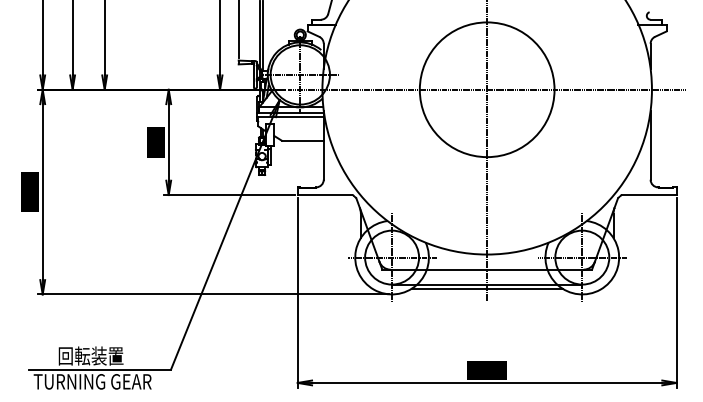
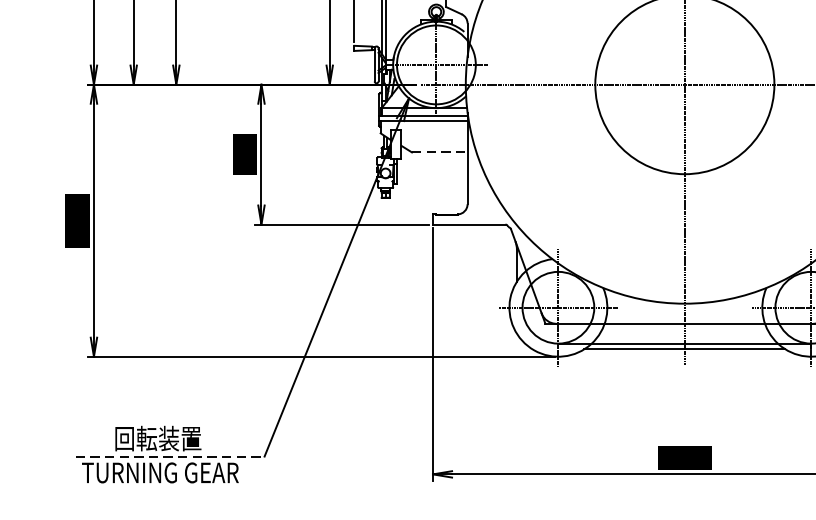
line: (302, 140) -> (439, 152), solid -> dashed
line: (100, 369) -> (170, 456), solid -> dashed

